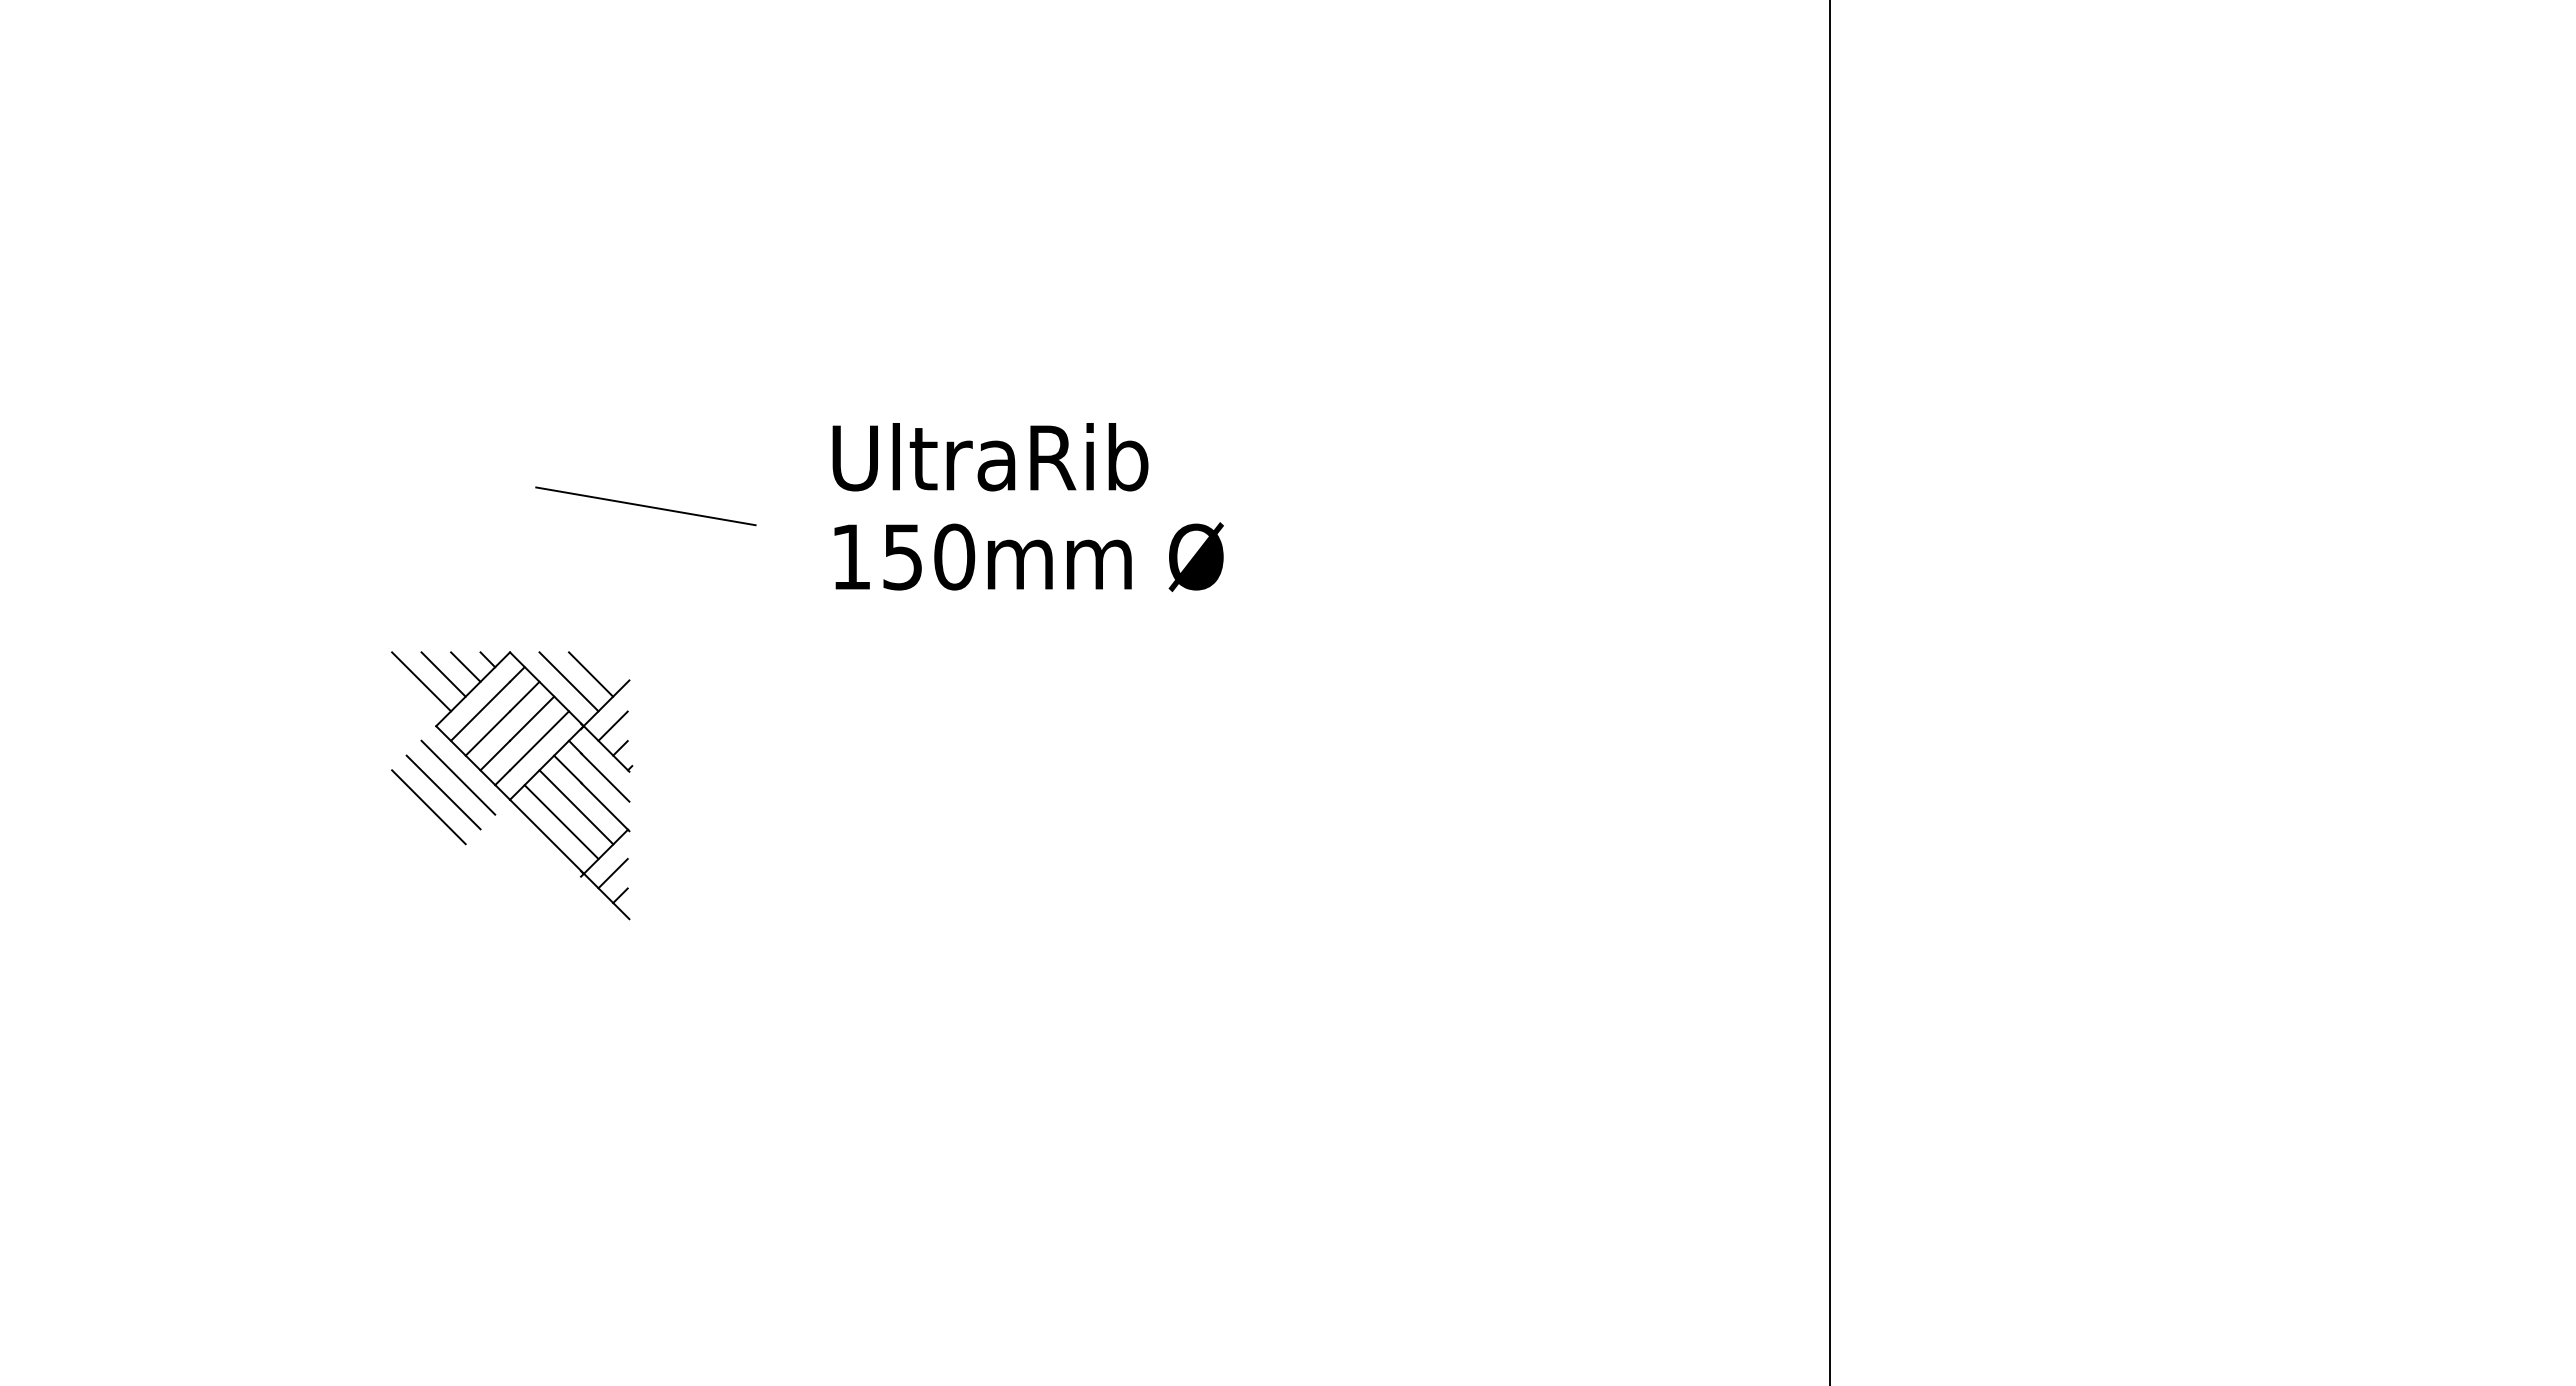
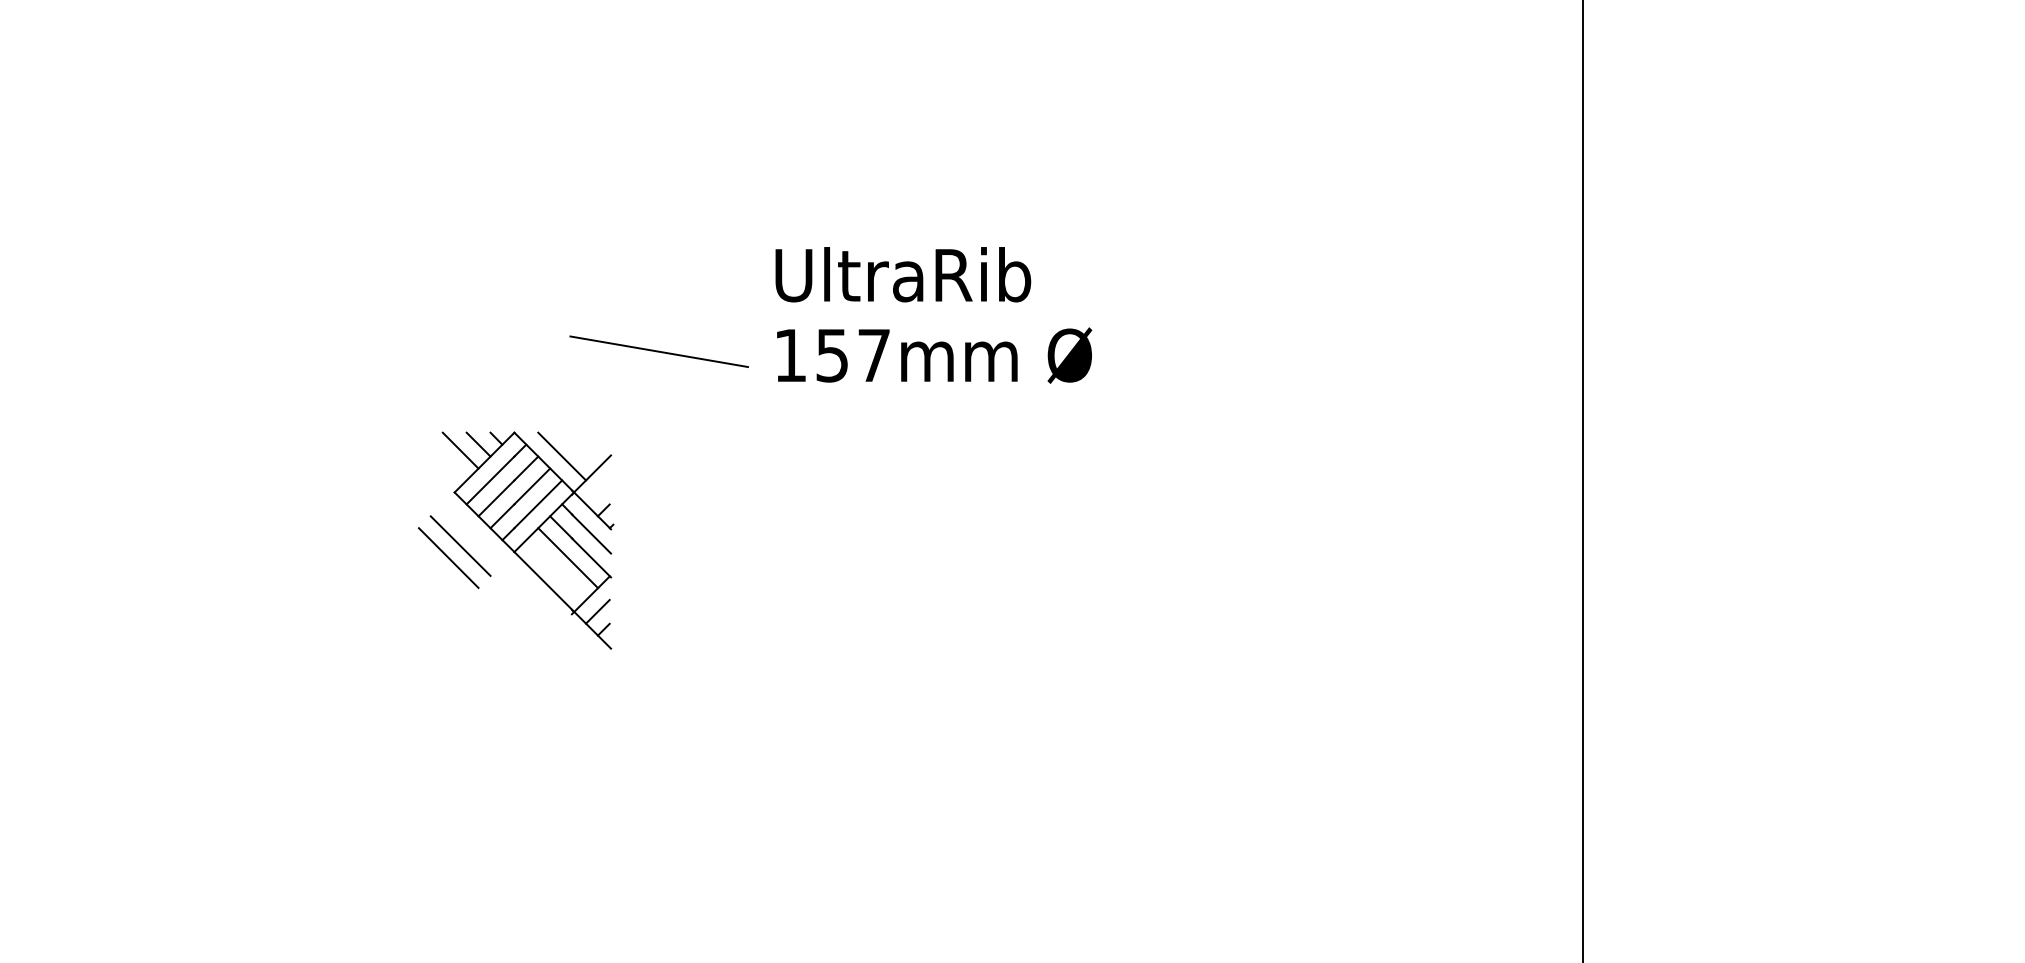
line: (645, 506) -> (658, 351), moved
text: (954, 556) -> (874, 355), 150mm -> 157mm
line: (591, 674) -> (580, 450), removed
line: (421, 681) -> (442, 456), removed
line: (612, 725) -> (597, 491), removed
line: (458, 777) -> (472, 533), removed
line: (561, 822) -> (556, 570), removed

